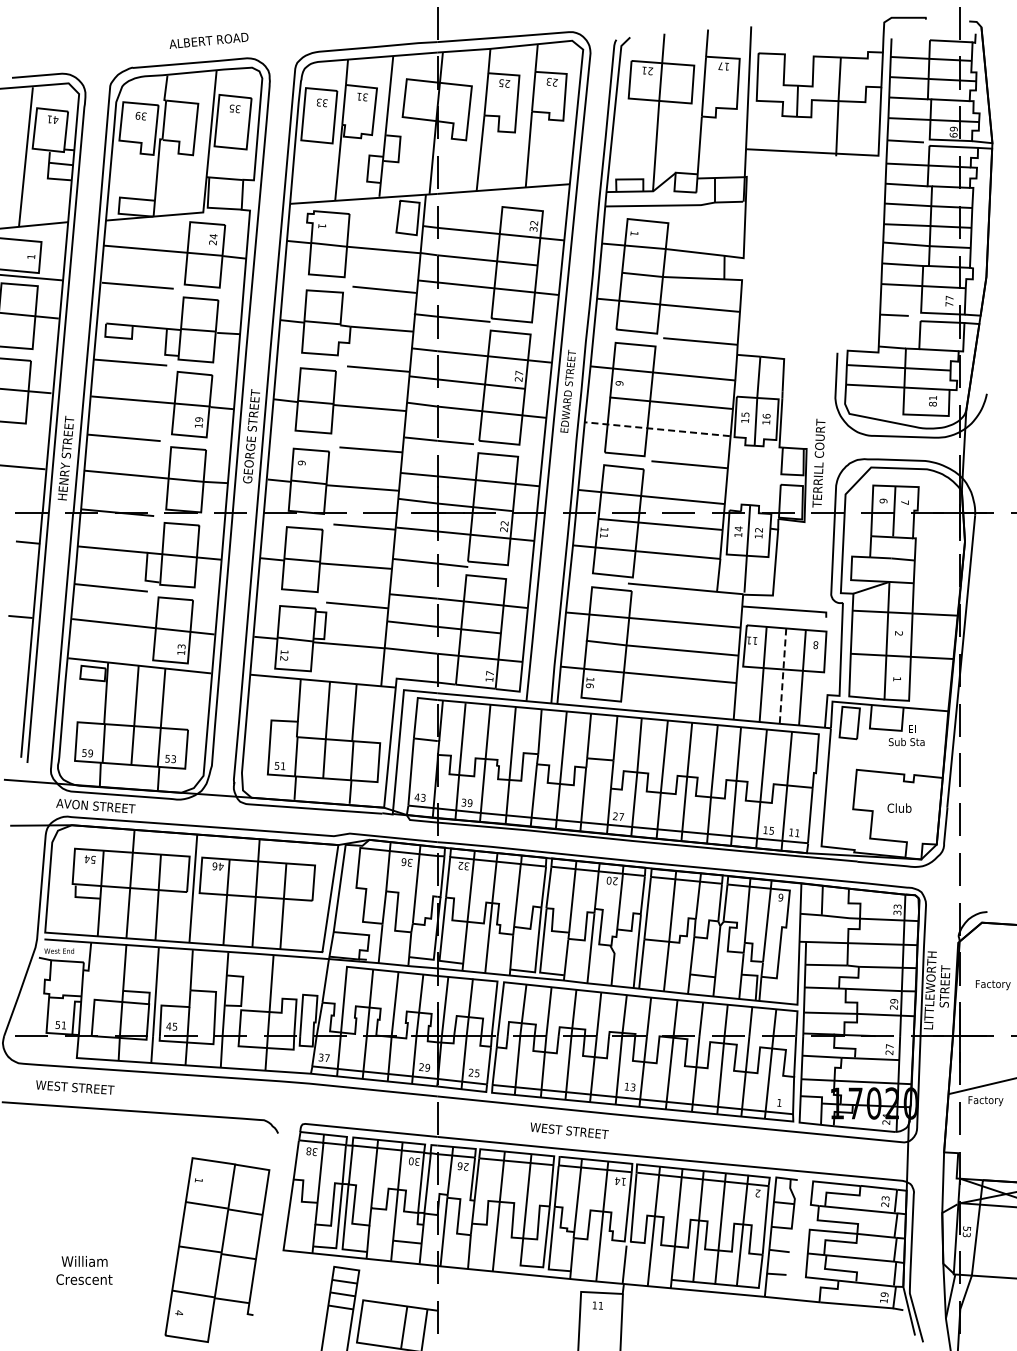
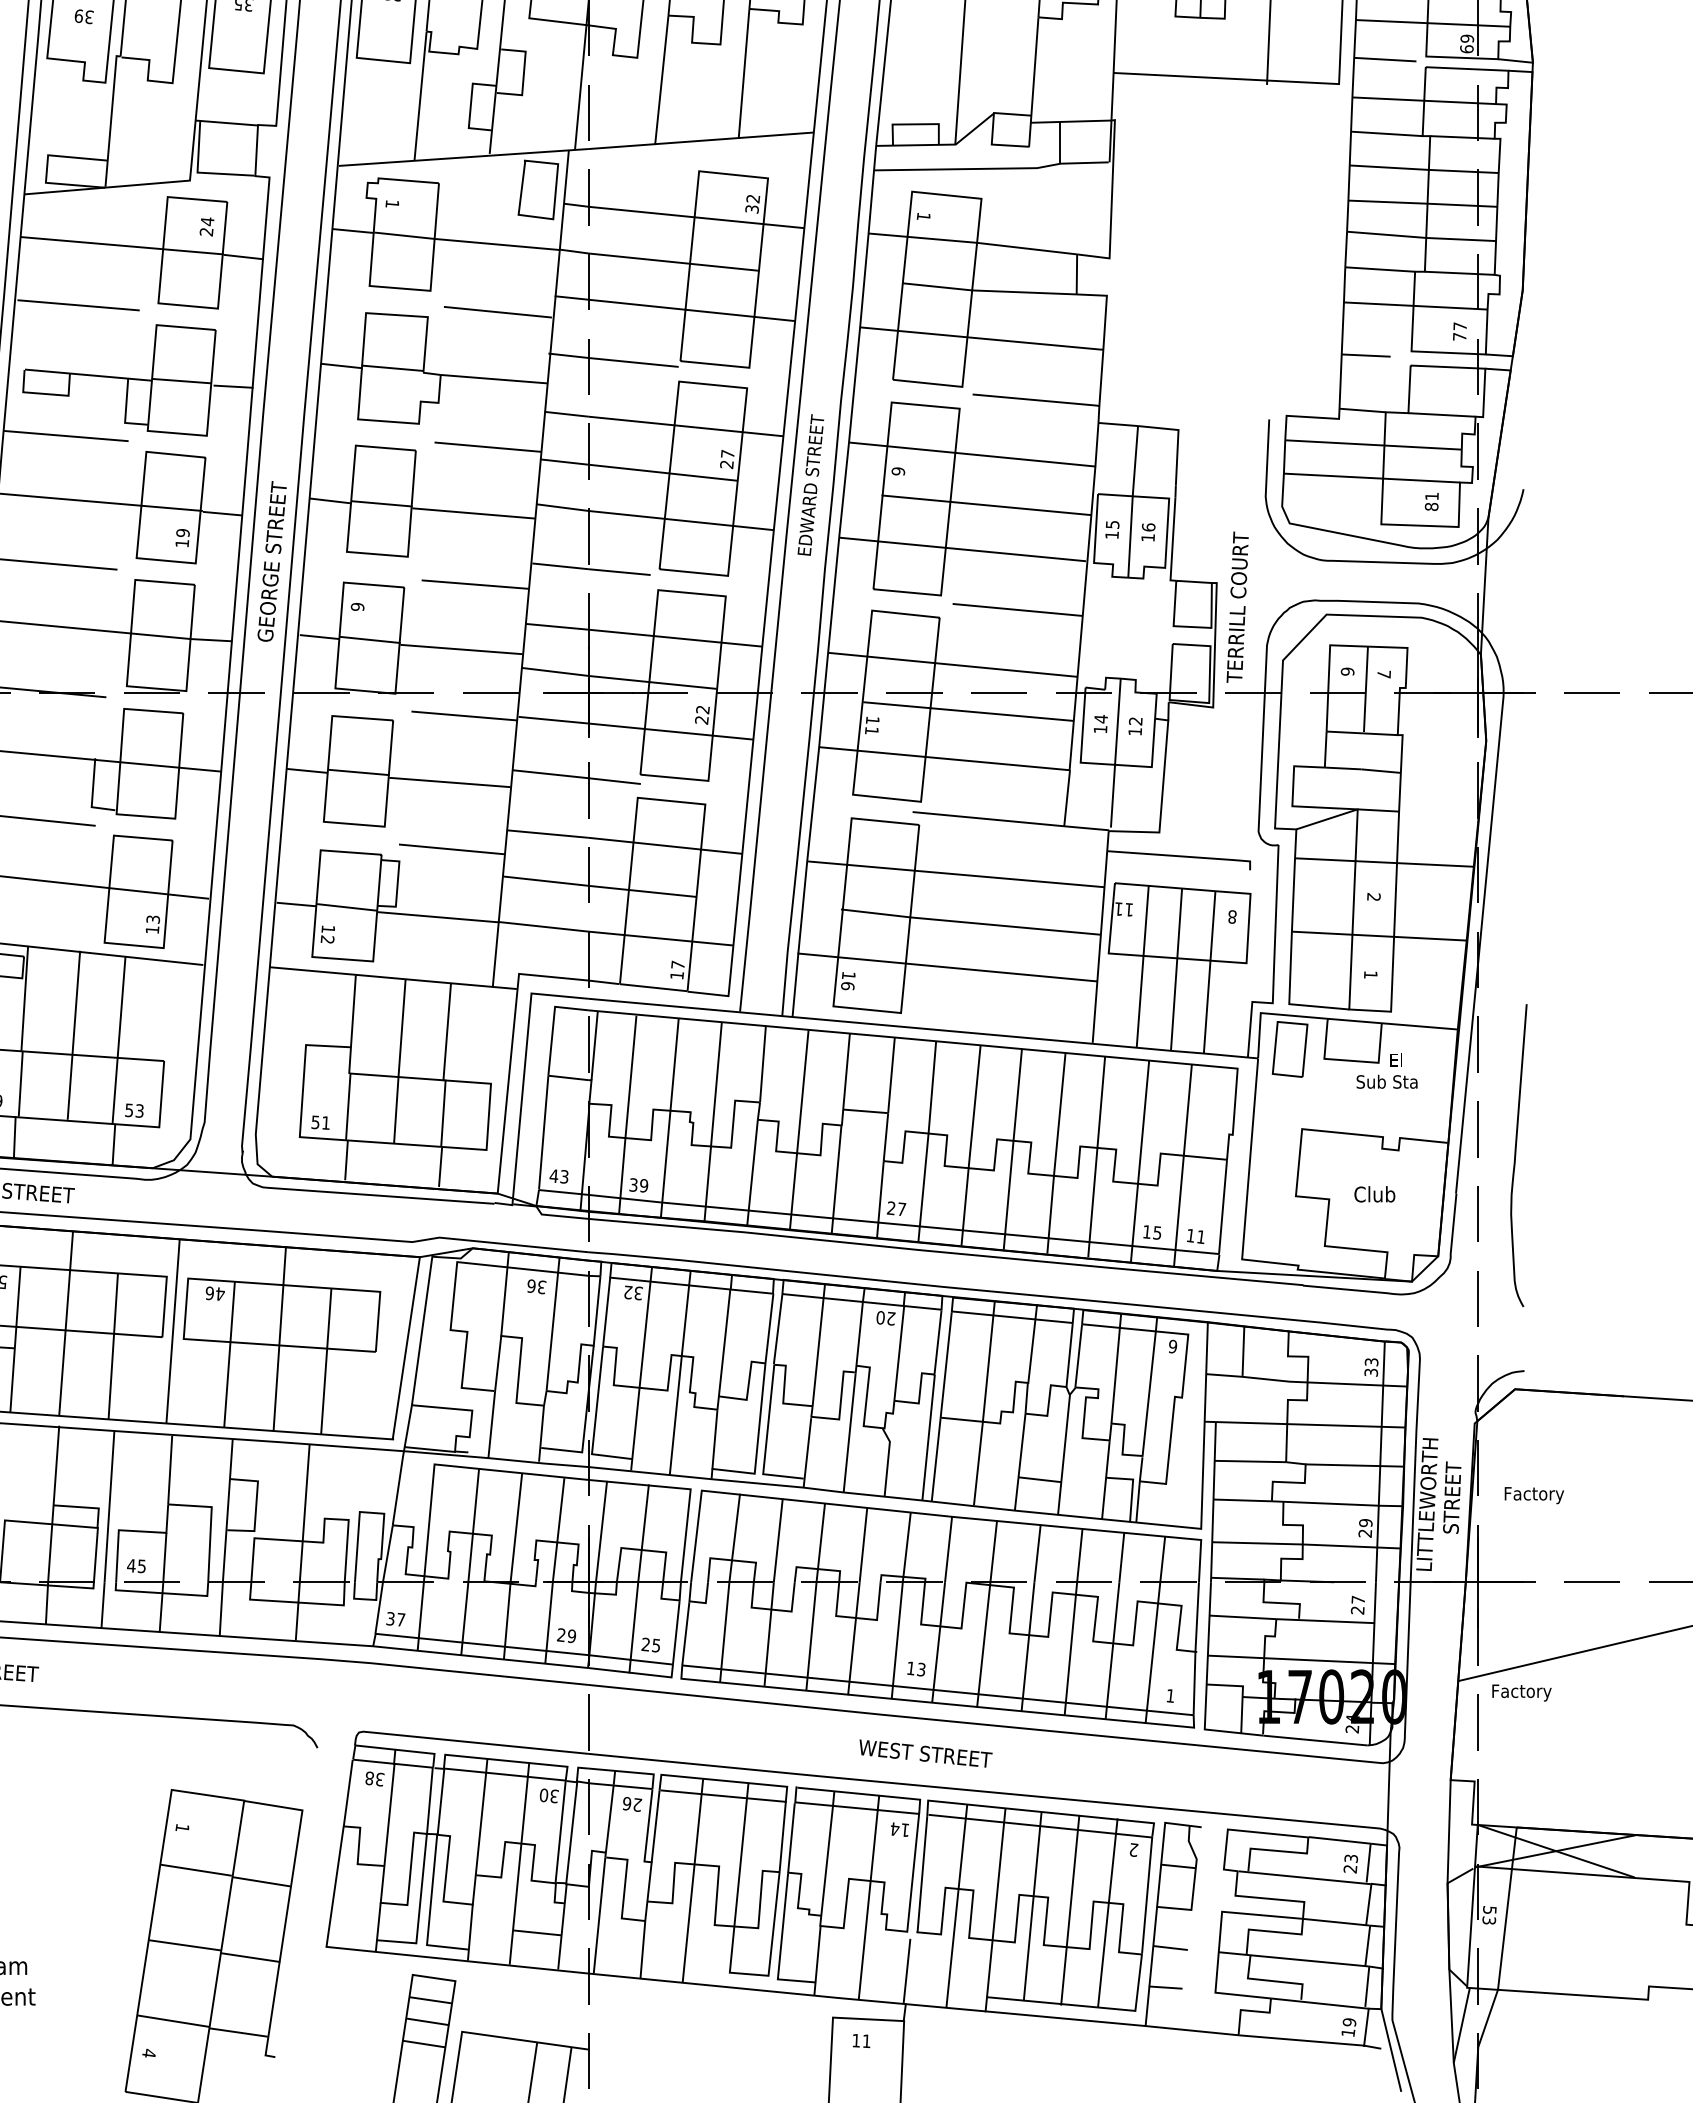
line: (657, 429) -> (962, 549), dashed -> solid
line: (783, 676) -> (1177, 970), dashed -> solid
curve: (982, 785) -> (1516, 1155), added
text: (569, 1130) -> (925, 1753), moved

